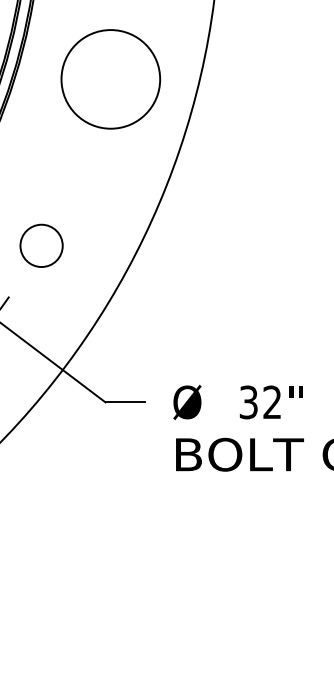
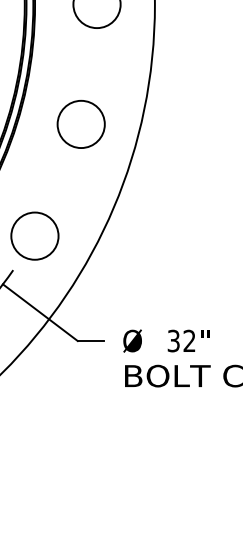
circle: (109, 77) -> (80, 123), size x0.71
circle: (40, 244) -> (34, 235), size x1.67

